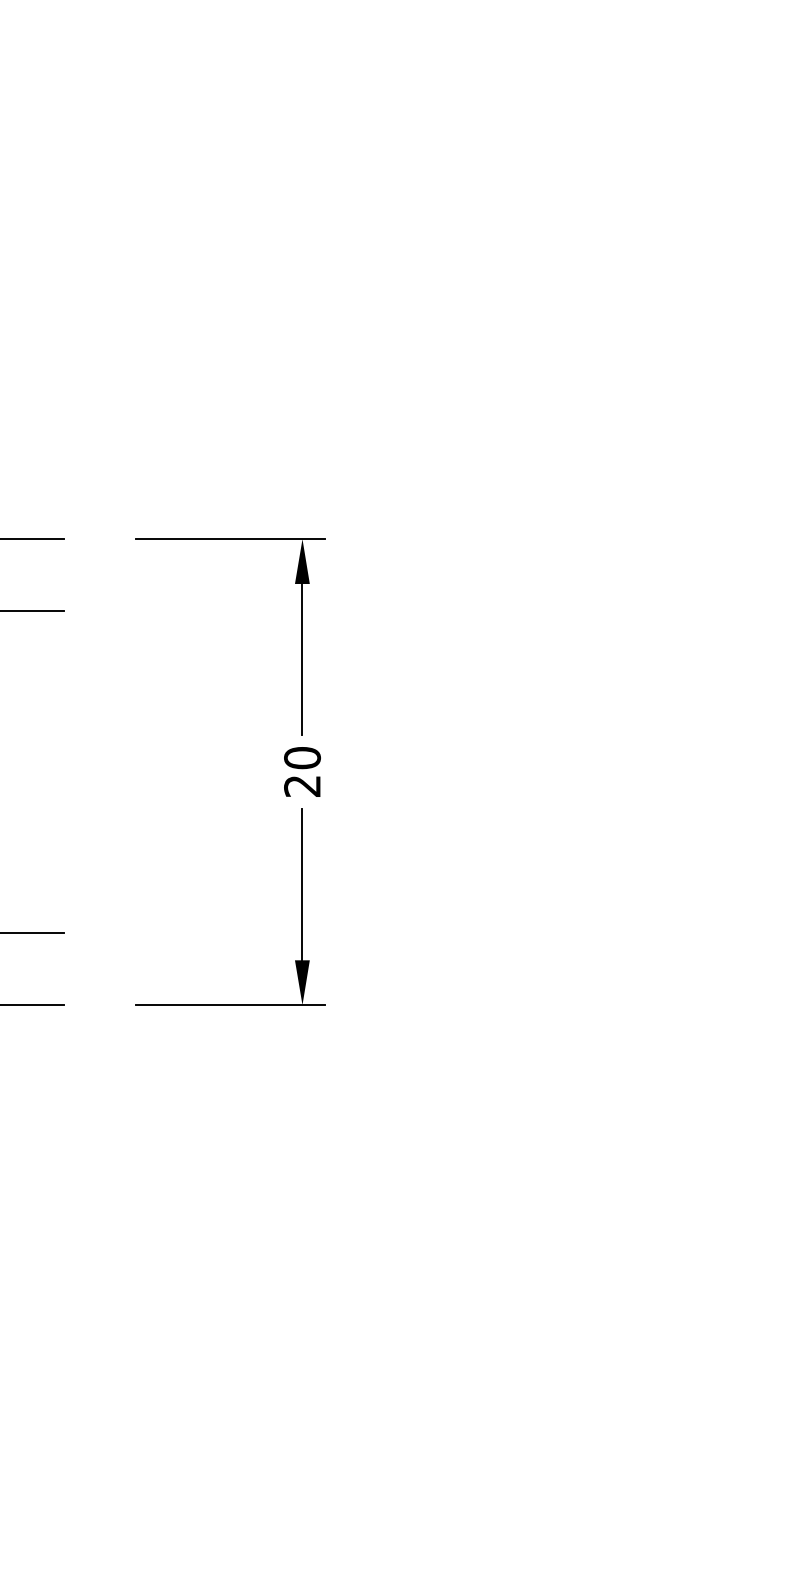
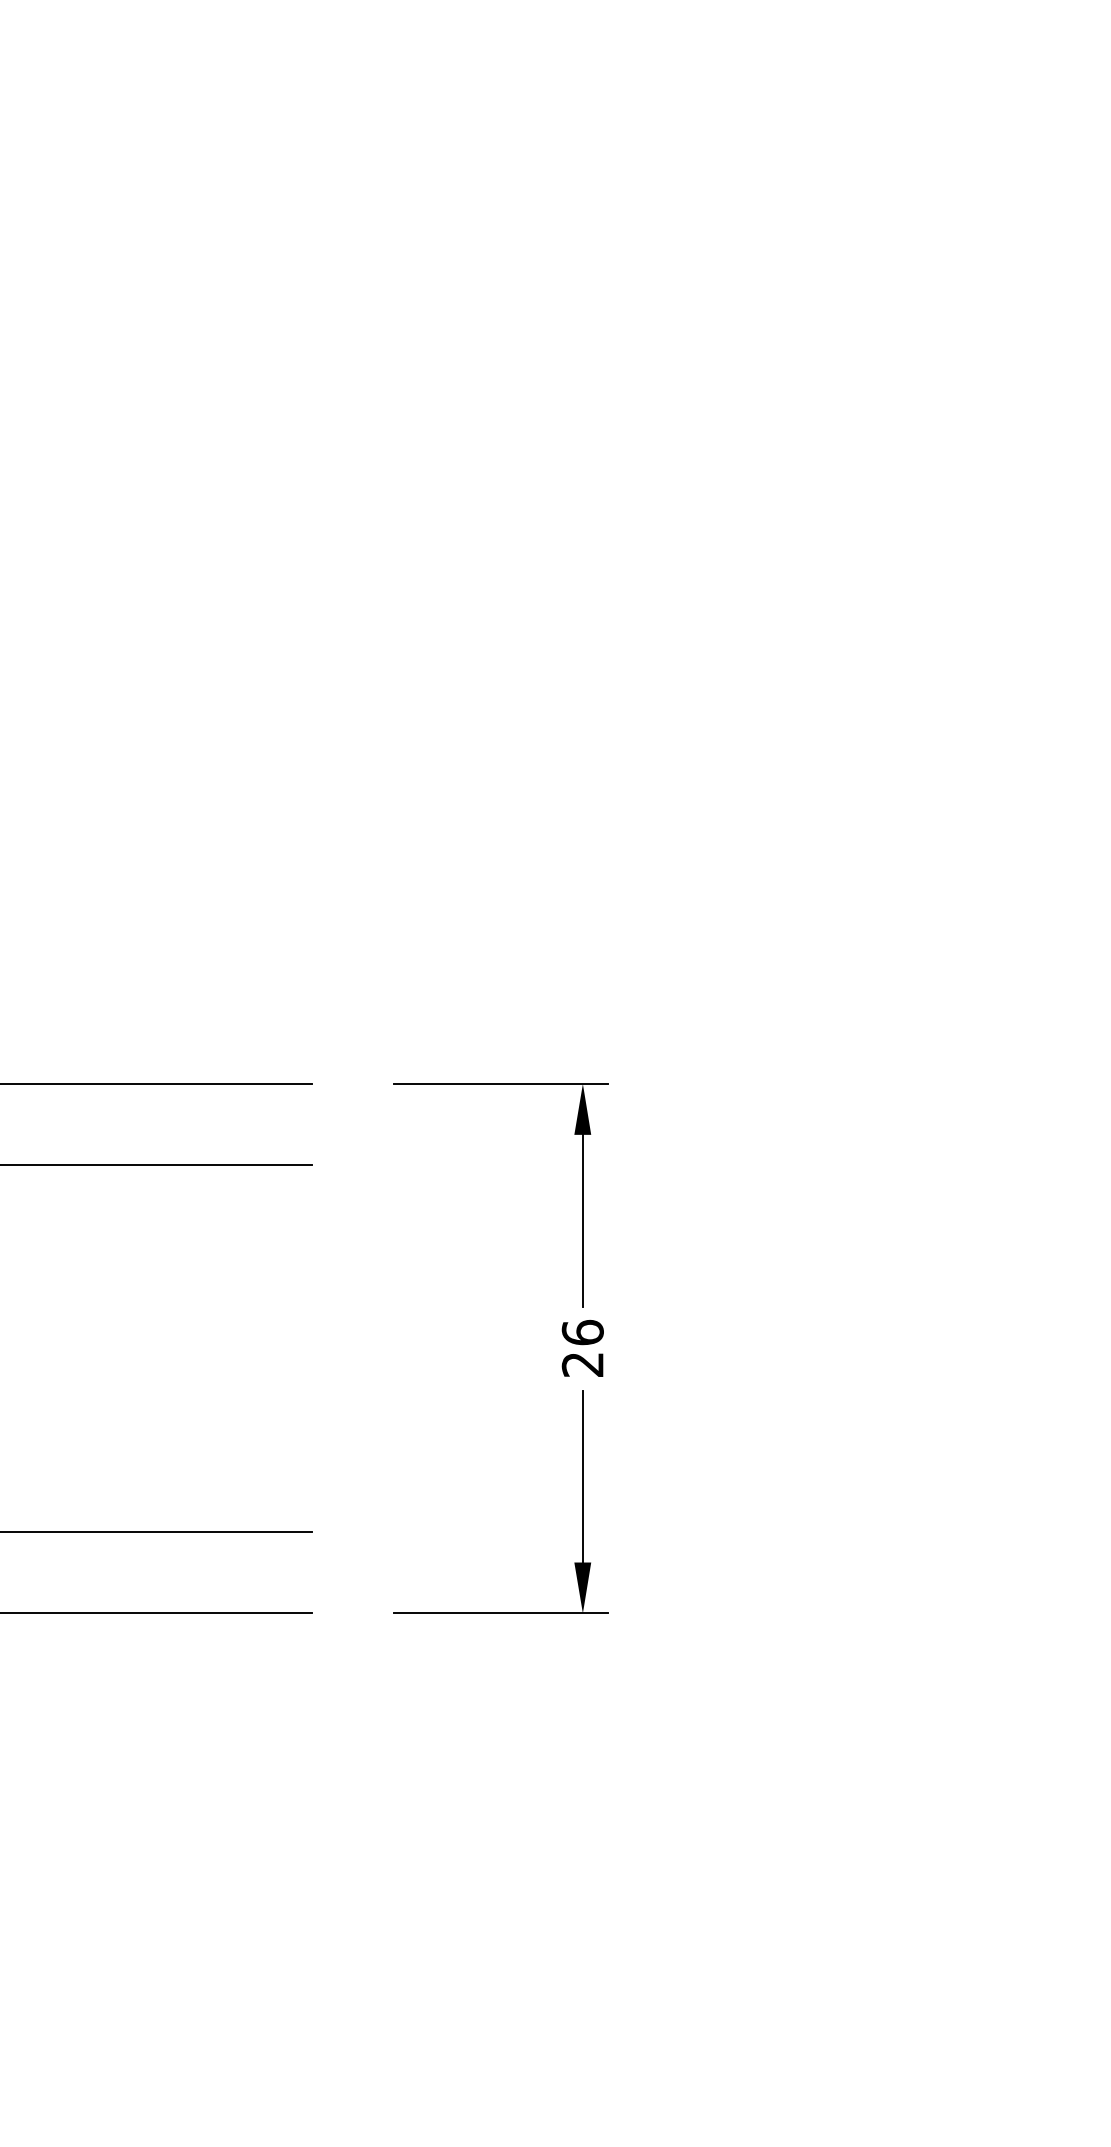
text: (302, 757) -> (582, 1332), 20 -> 26

